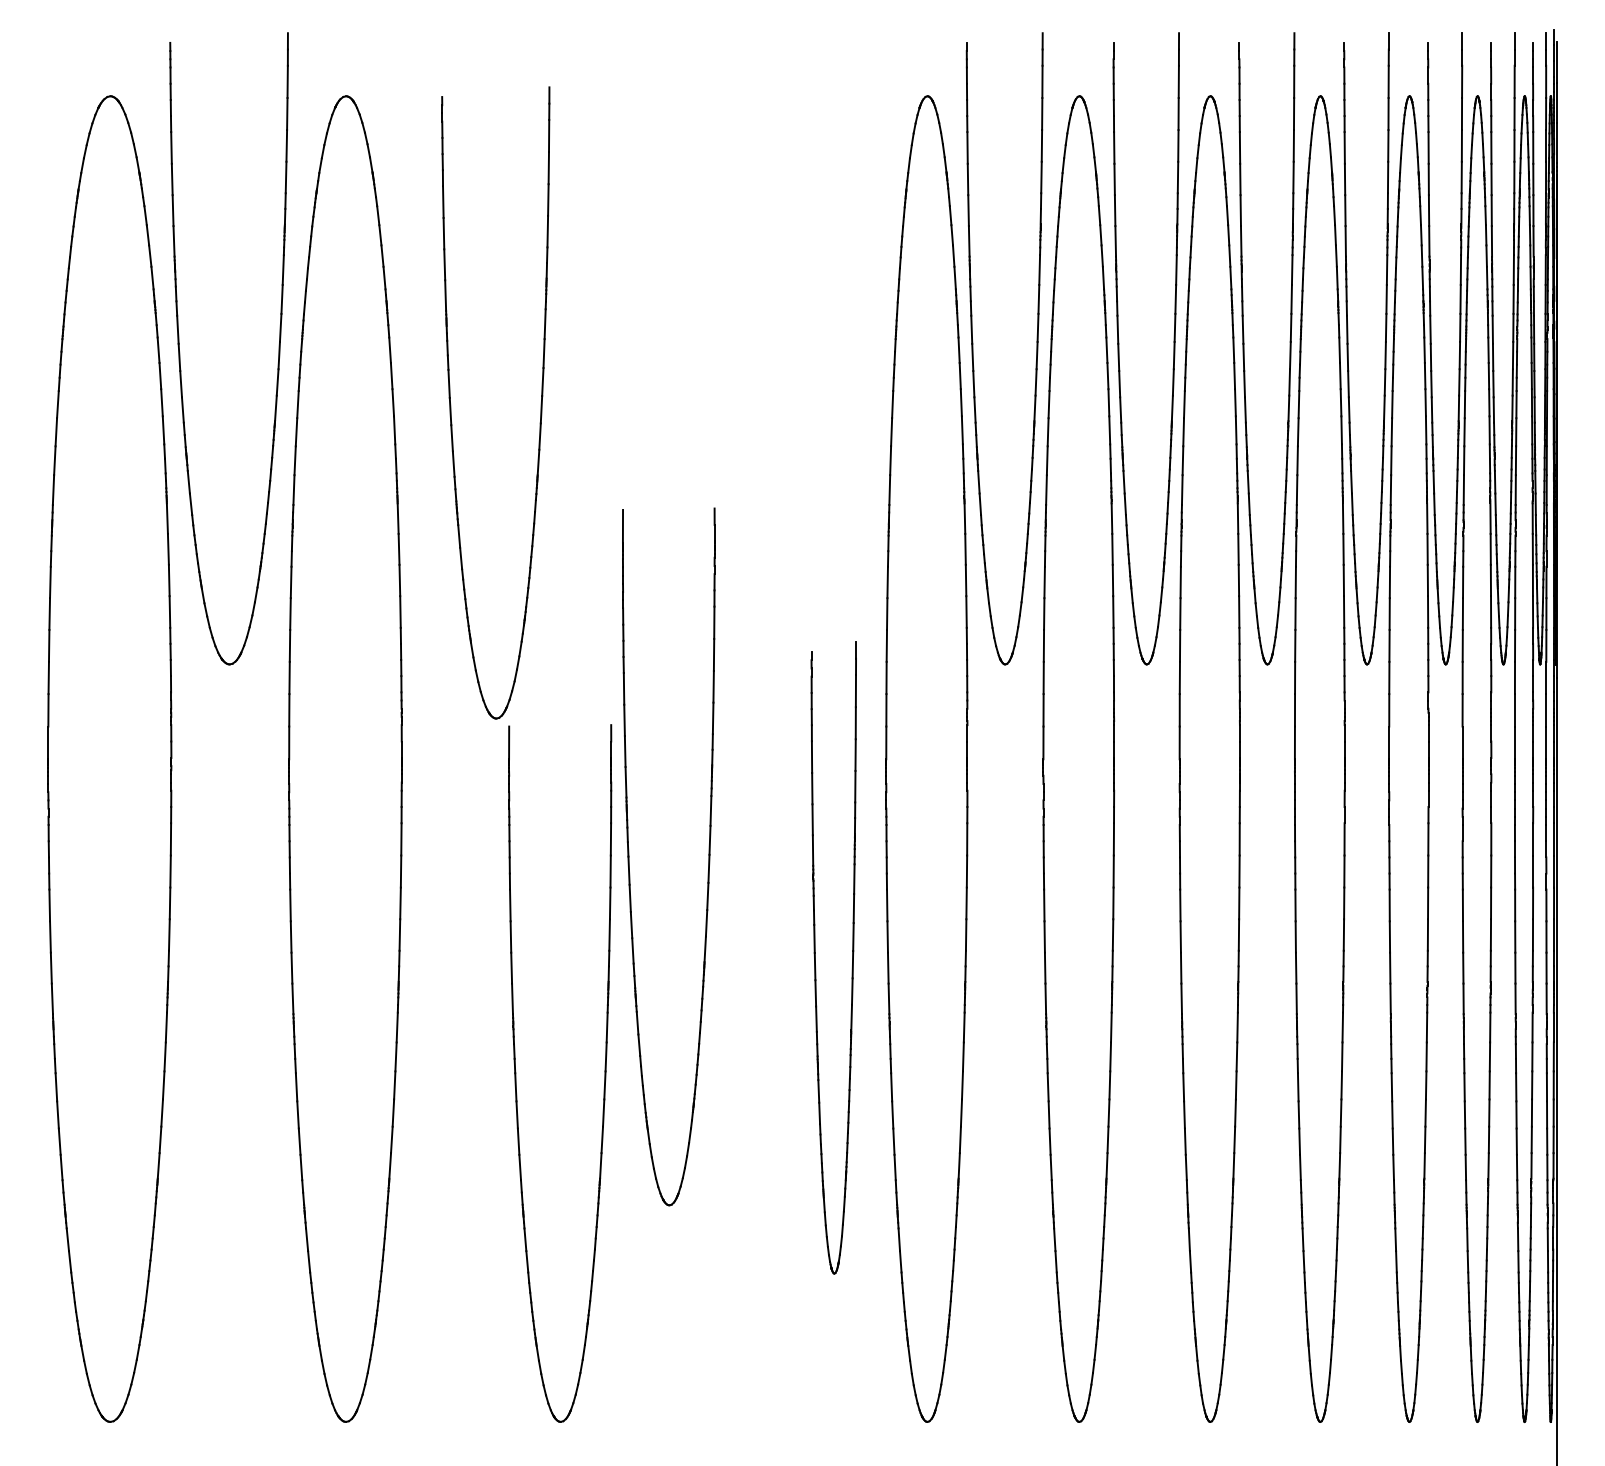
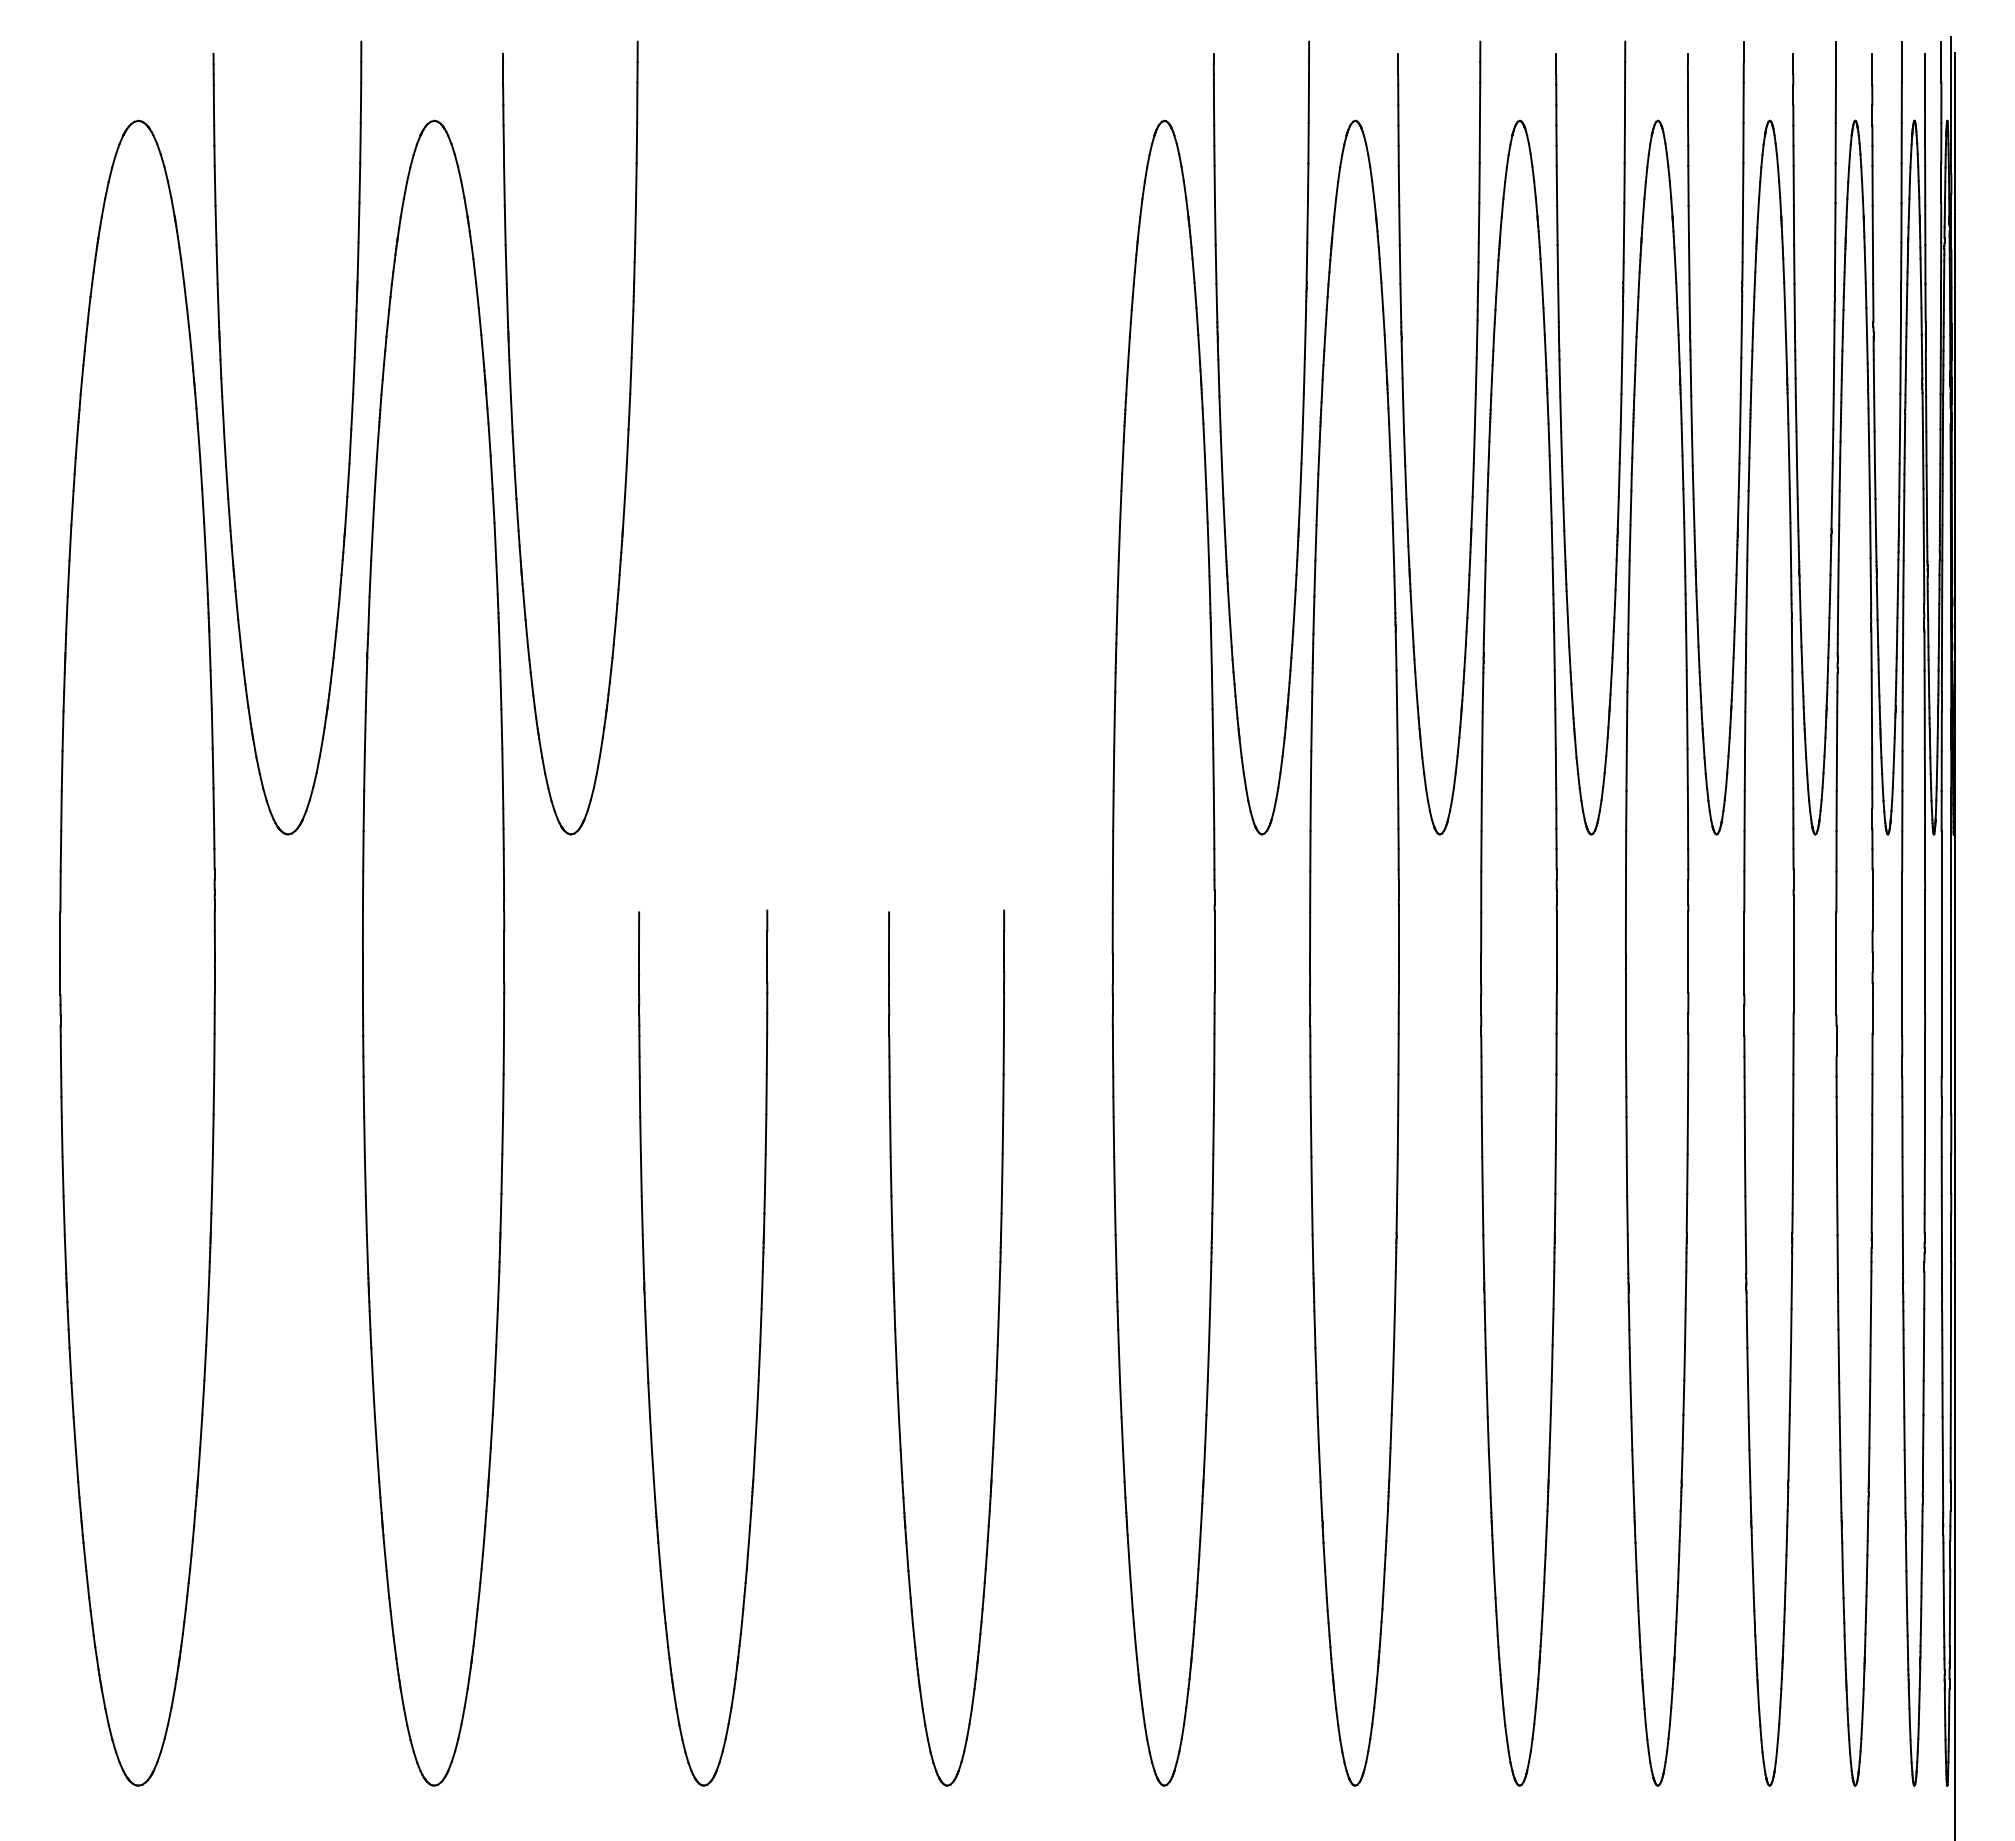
part: (451, 406) -> (514, 442), moved
part: (629, 861) -> (897, 1353), moved
part: (816, 960) -> (1024, 1206), removed

